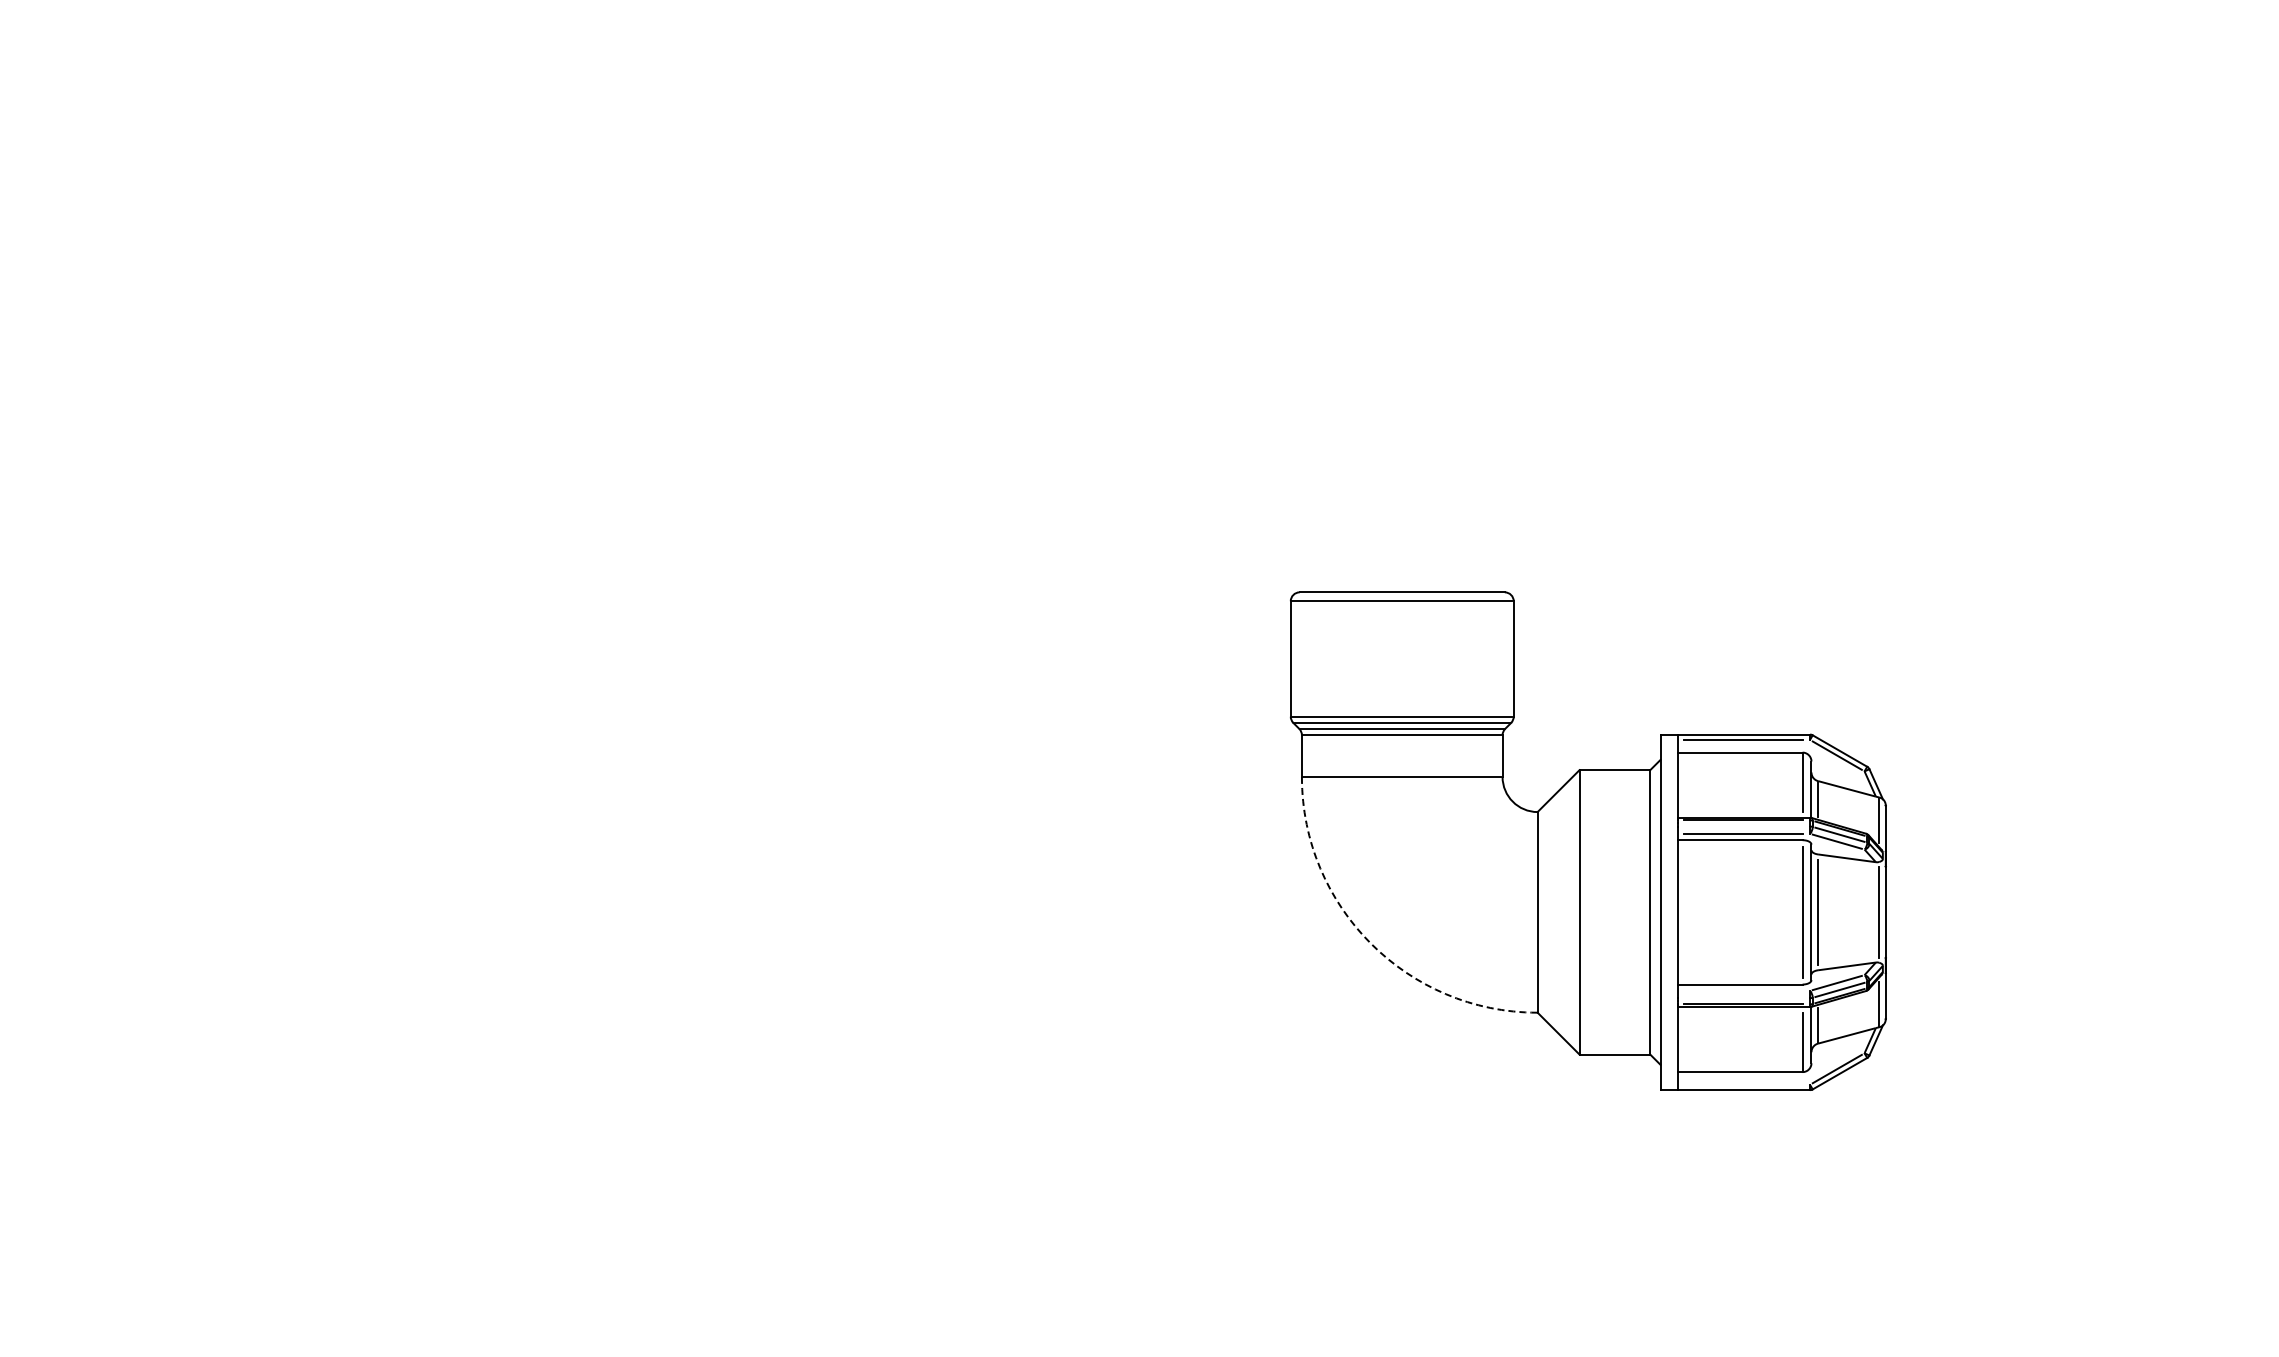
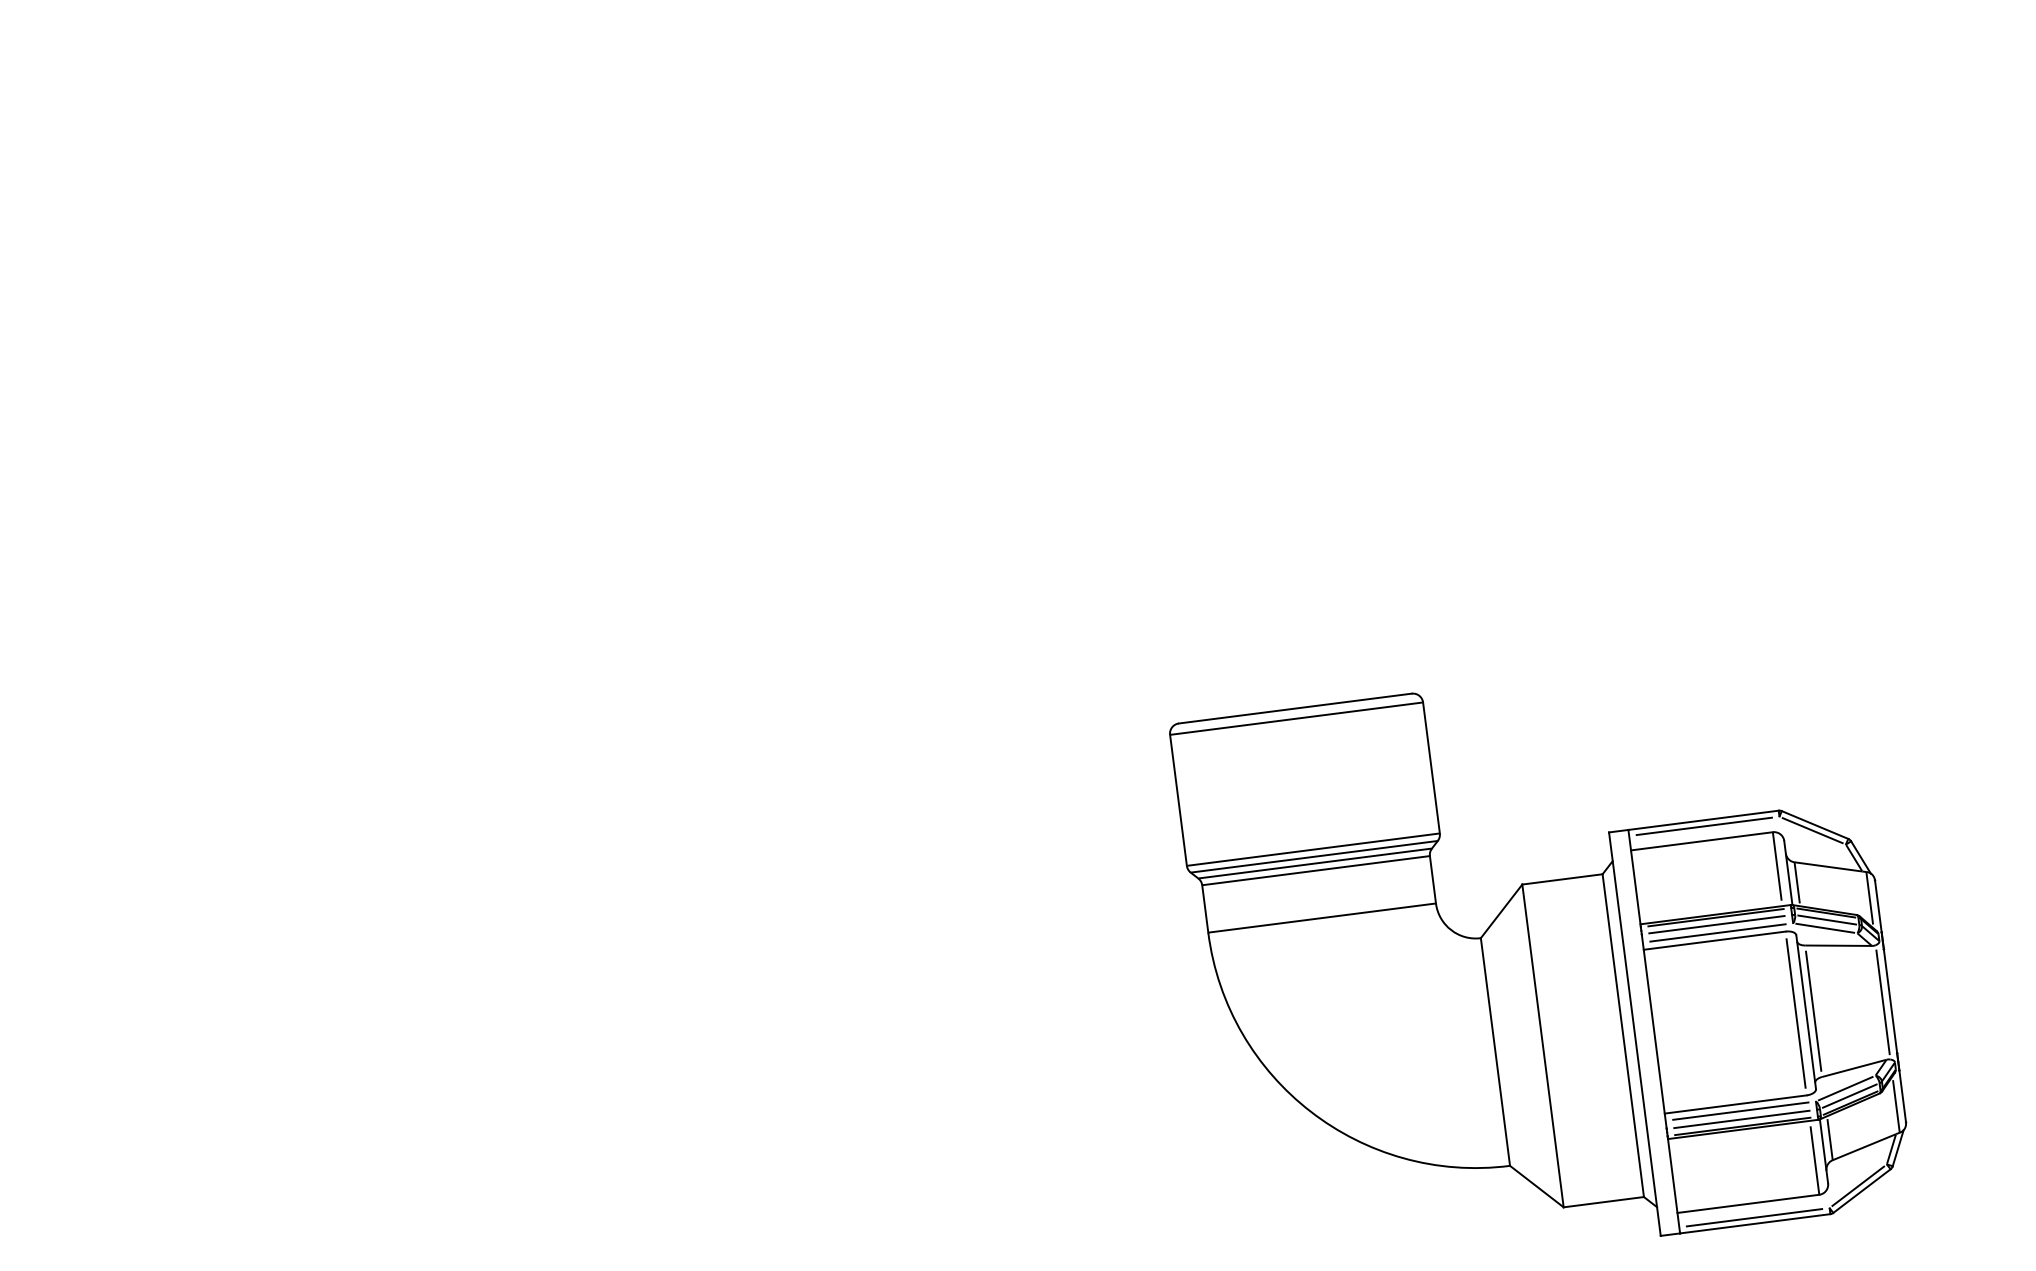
line: (1743, 826) -> (1716, 924), added
arc: (1370, 943) -> (1310, 1111), dashed -> solid
line: (1743, 990) -> (1740, 1110), added
line: (1743, 998) -> (1741, 1119), added
line: (1743, 1084) -> (1754, 1217), added

